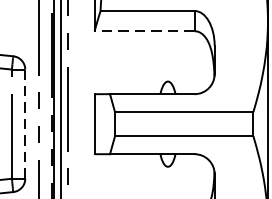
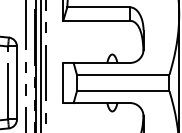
line: (144, 30) -> (96, 20), dashed -> solid
line: (26, 123) -> (17, 82), dashed -> solid

